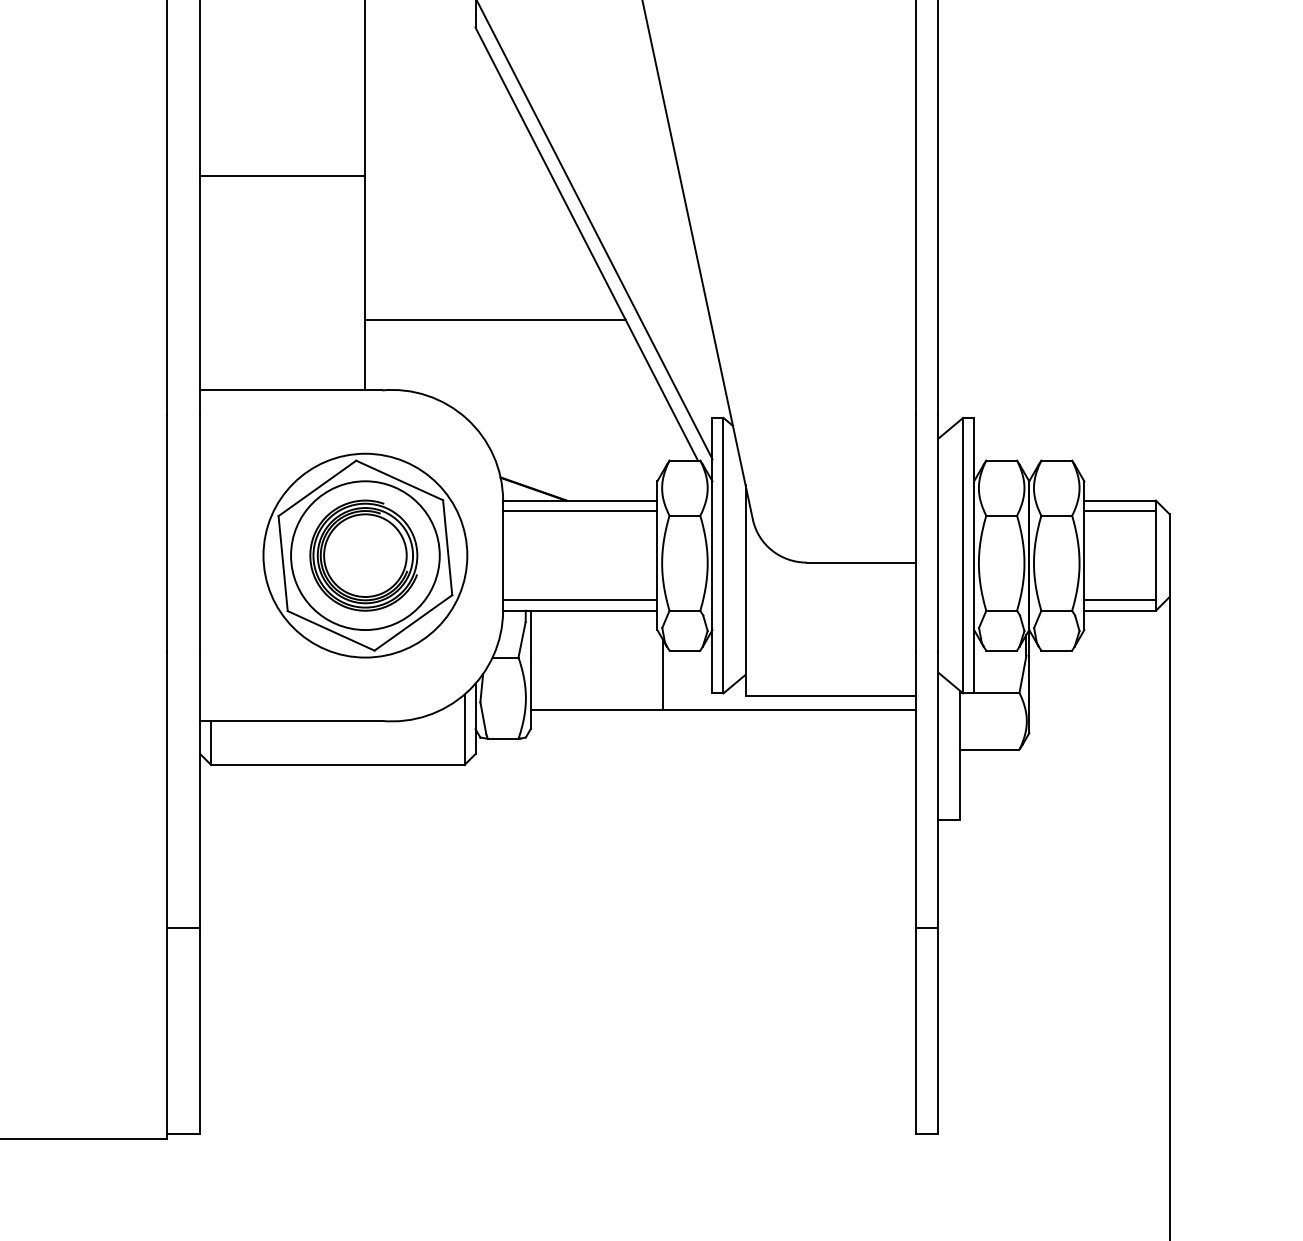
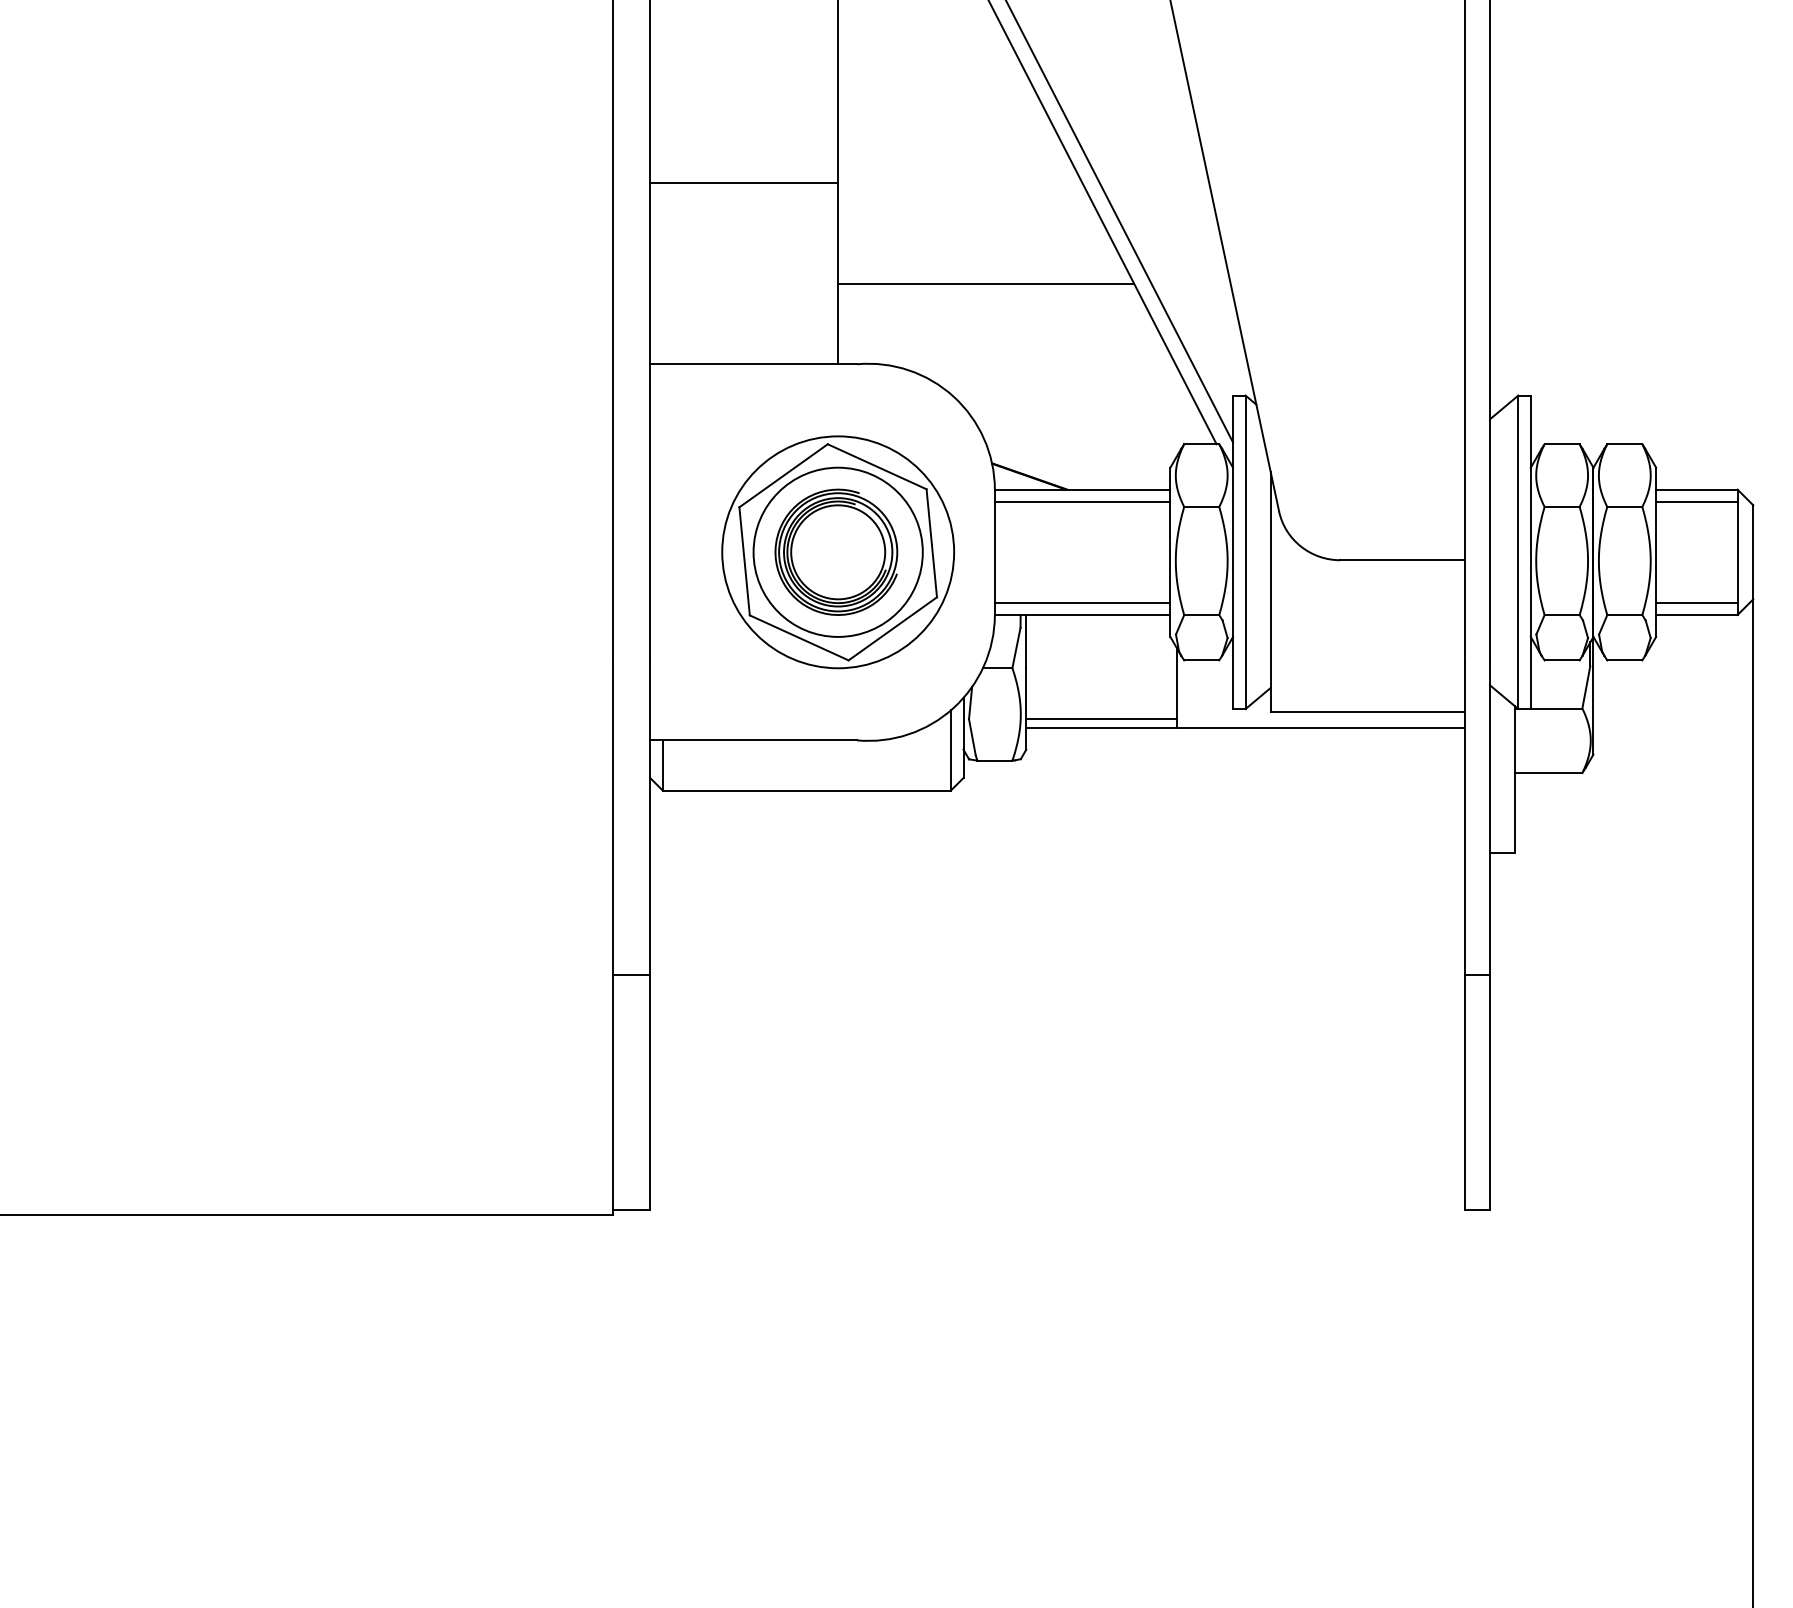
line: (283, 176) -> (744, 182), moved
line: (596, 702) -> (1101, 719), added

